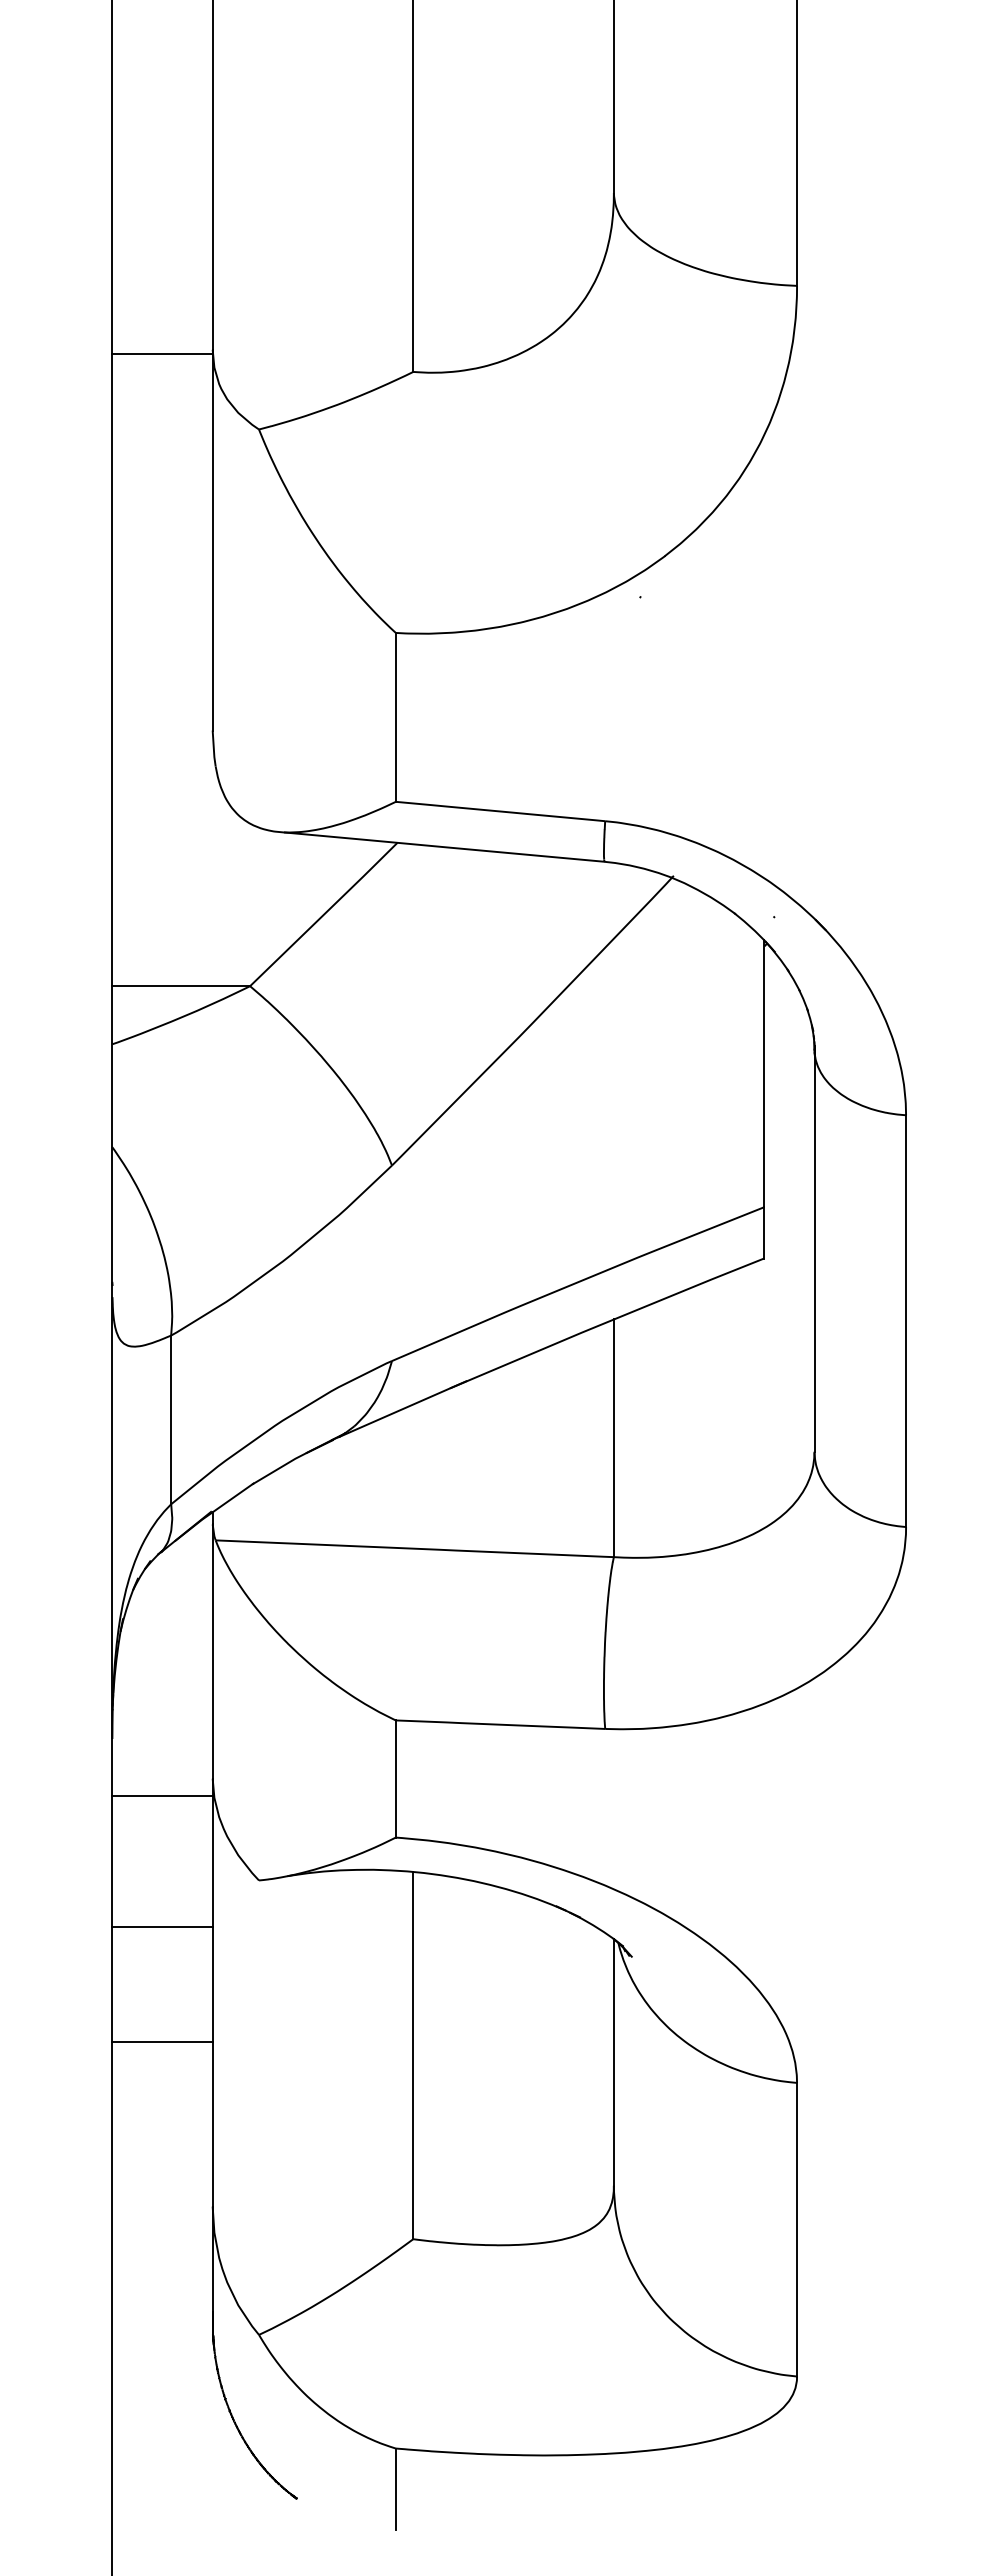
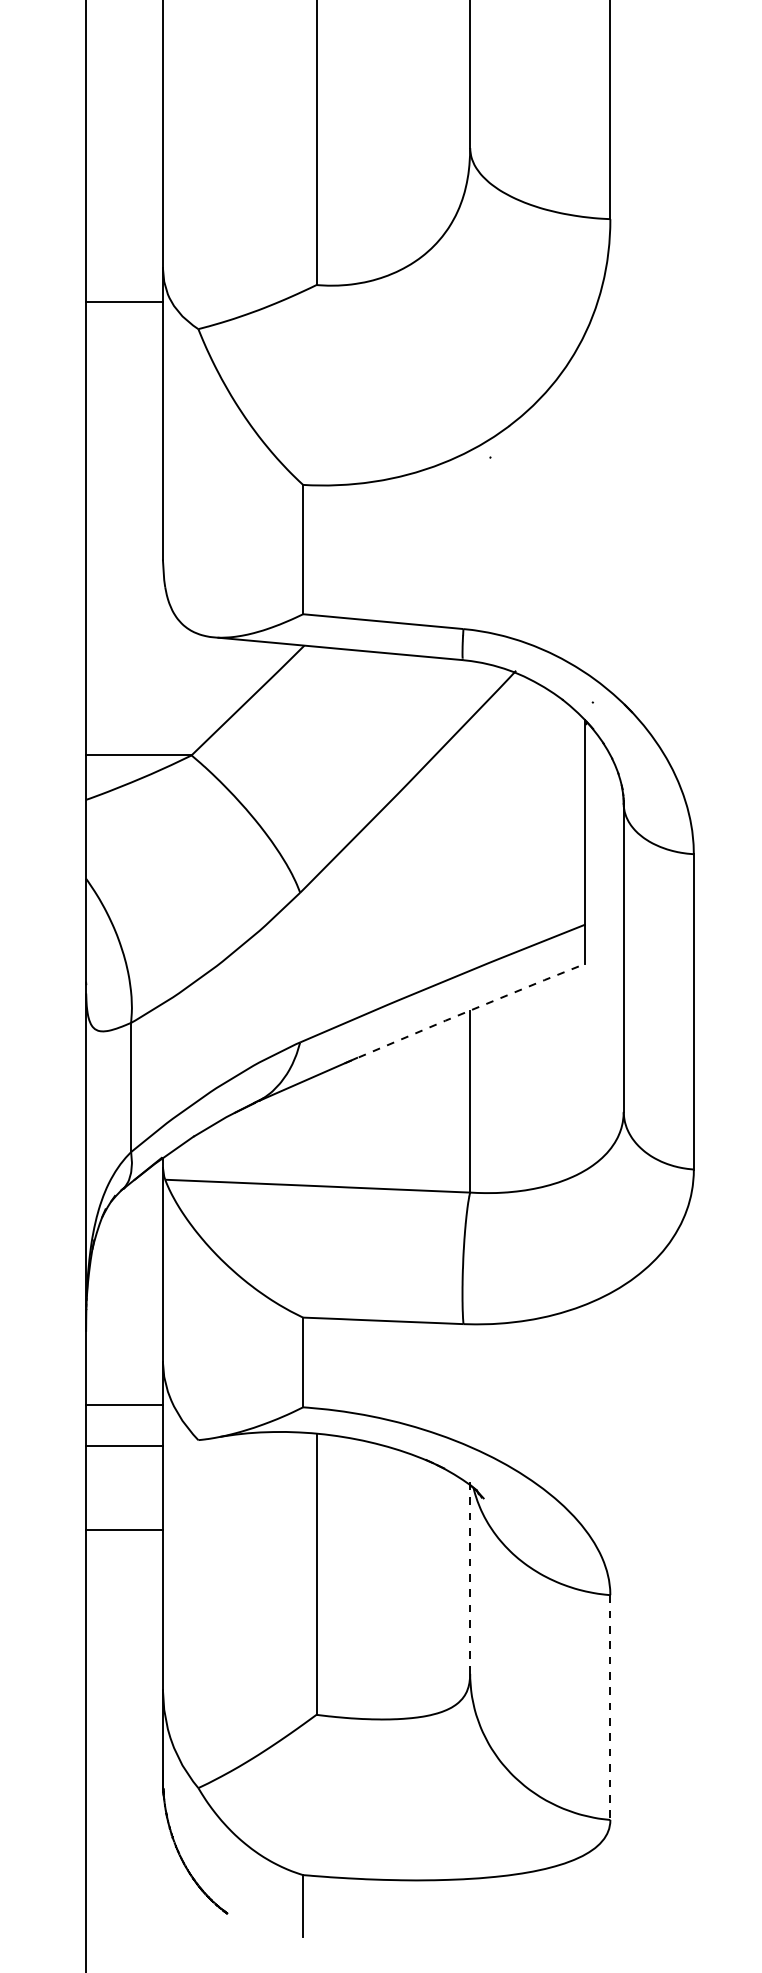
line: (162, 353) -> (124, 301), moved
line: (607, 1322) -> (465, 1012), solid -> dashed
line: (162, 1795) -> (124, 1404), moved
line: (162, 1927) -> (124, 1445), moved
line: (162, 2042) -> (124, 1530), moved
line: (613, 2061) -> (469, 1578), solid -> dashed
line: (797, 2229) -> (610, 1707), solid -> dashed

